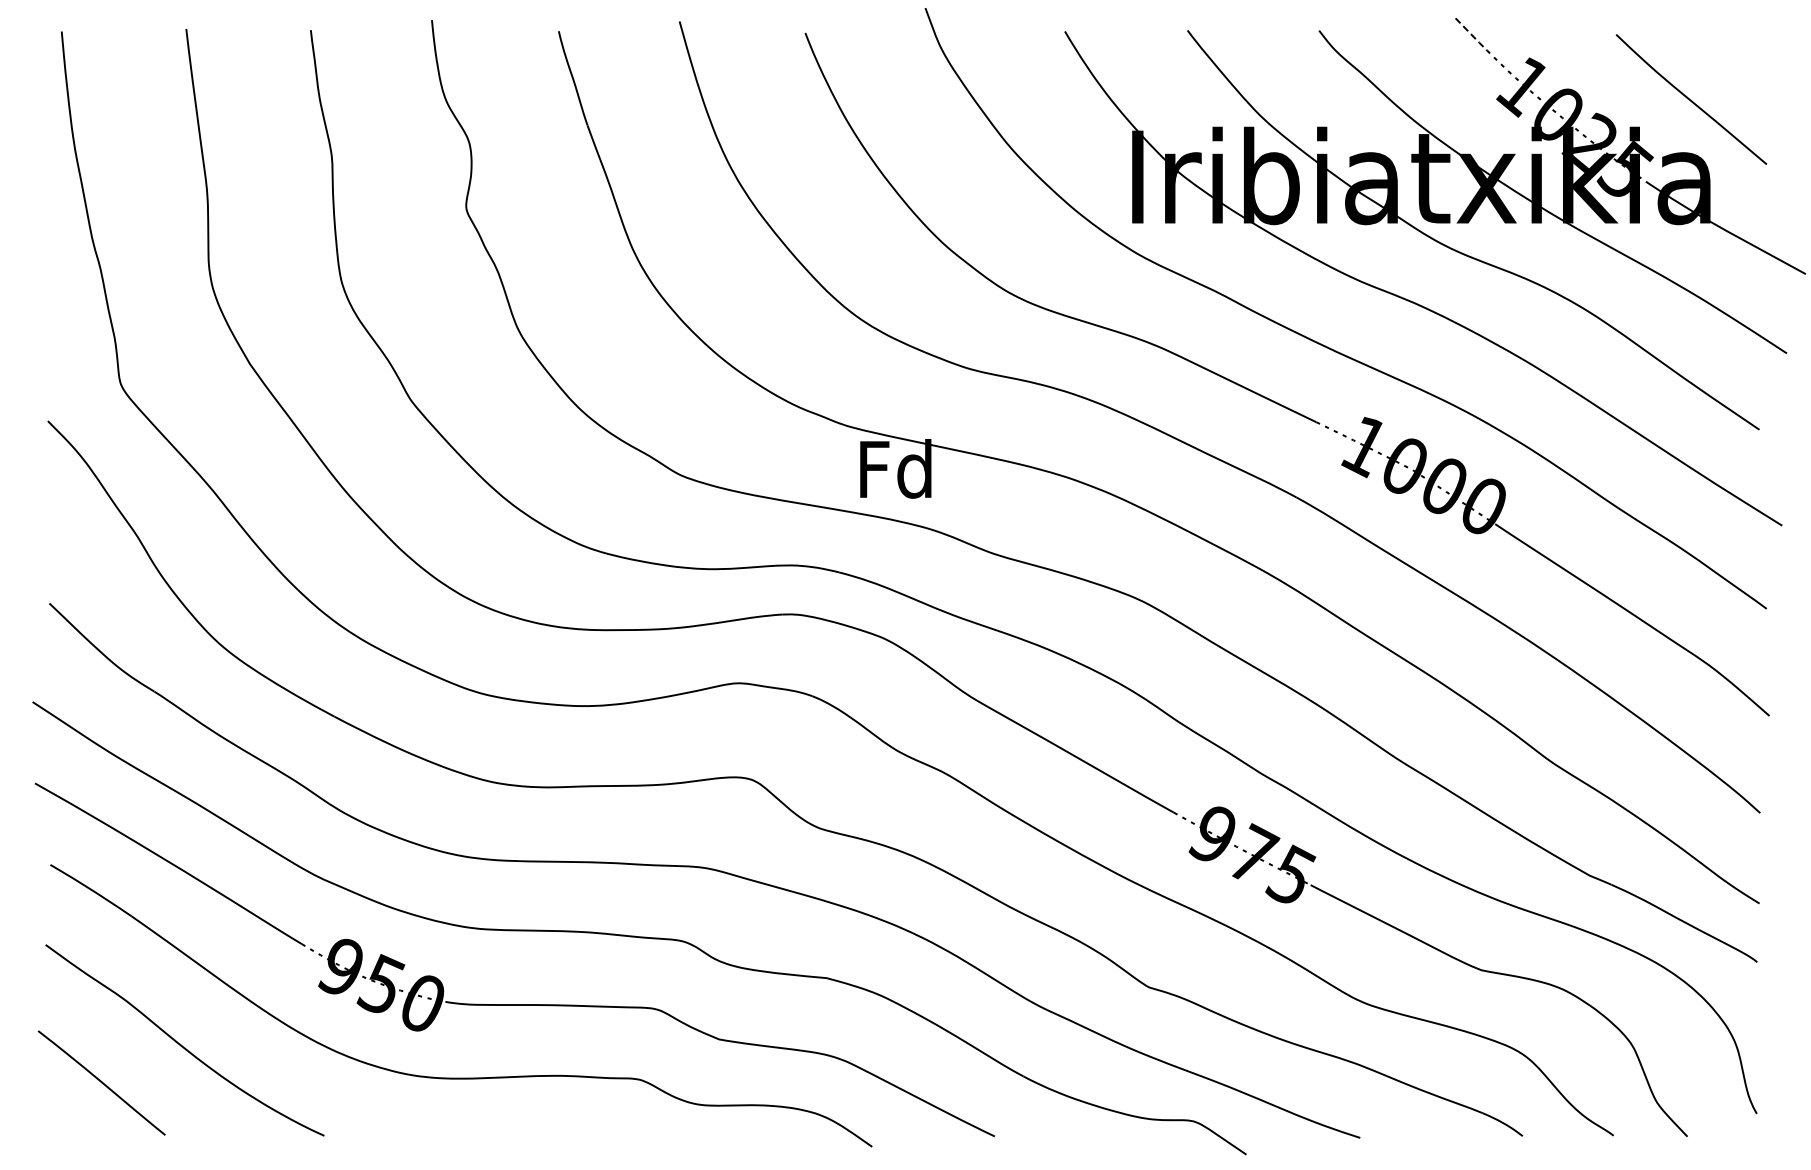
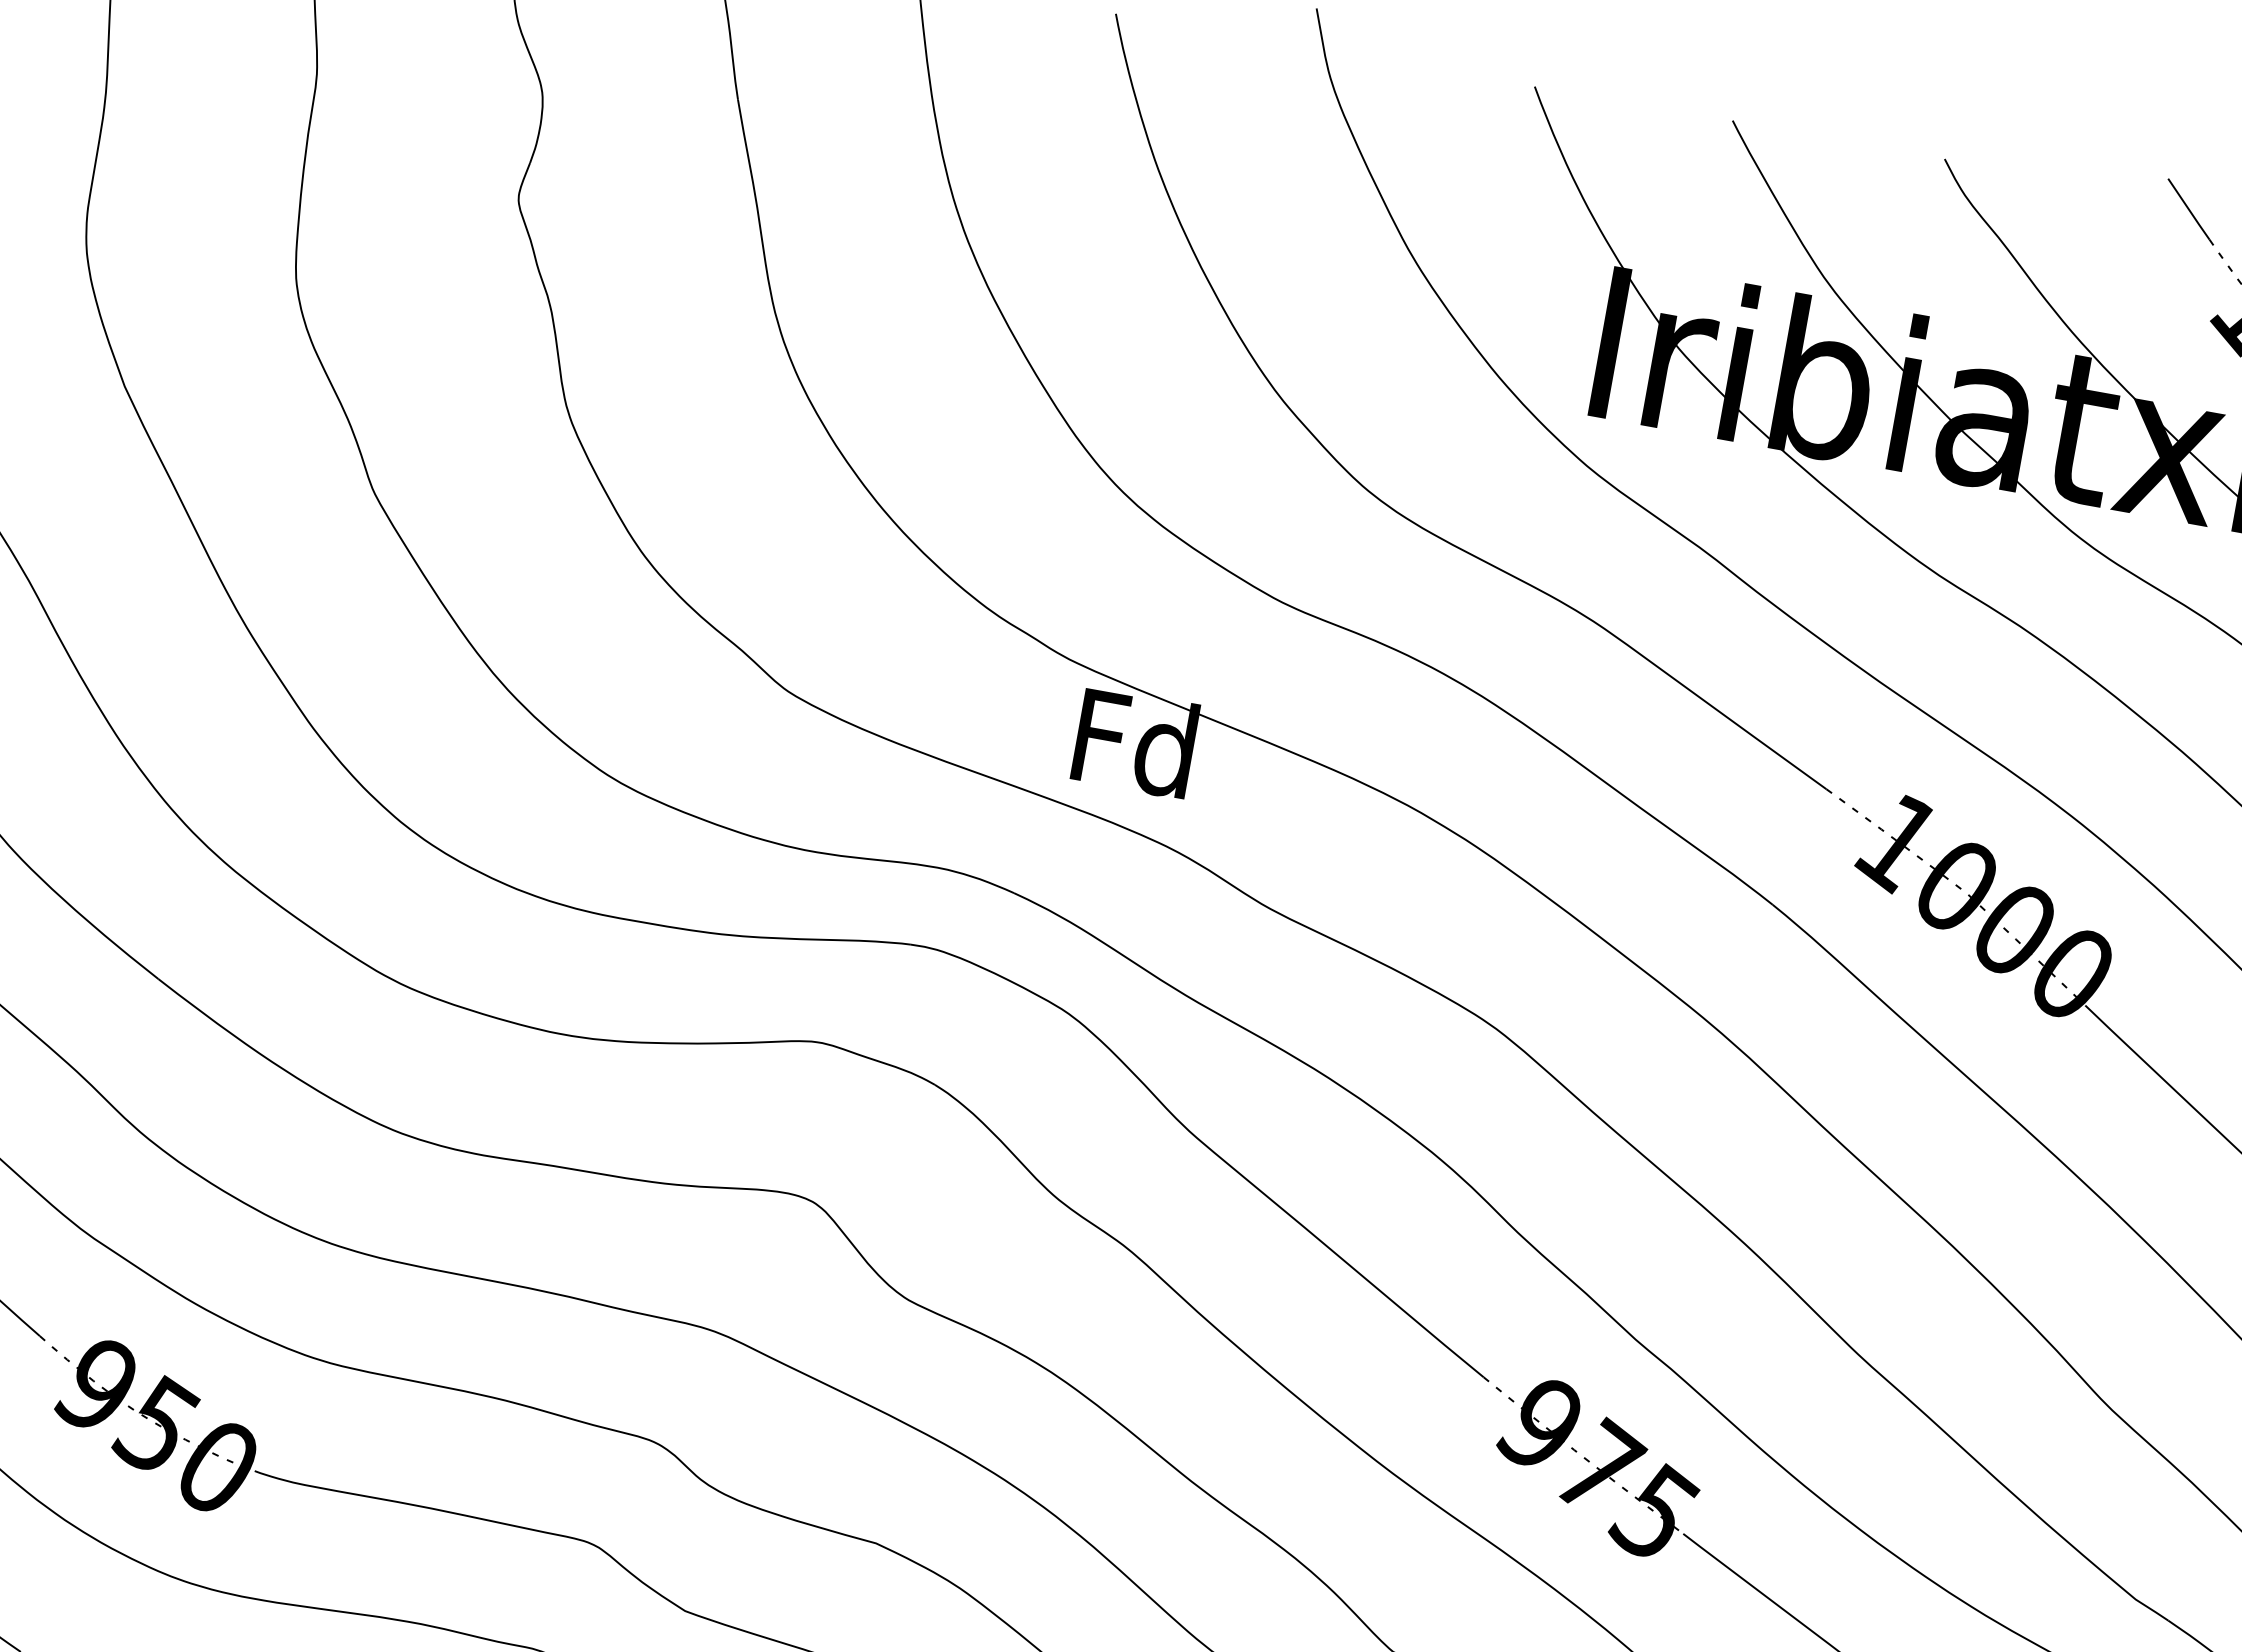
line: (1472, 35) -> (2190, 211), dashed -> solid

